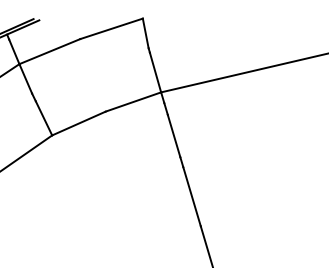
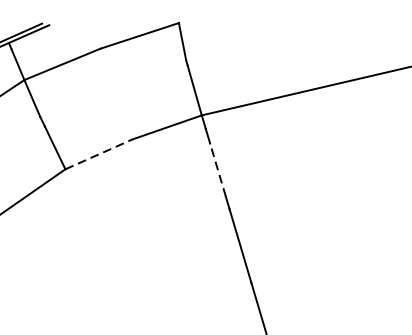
line: (79, 123) -> (99, 154), solid -> dashed
line: (173, 135) -> (217, 169), solid -> dashed

